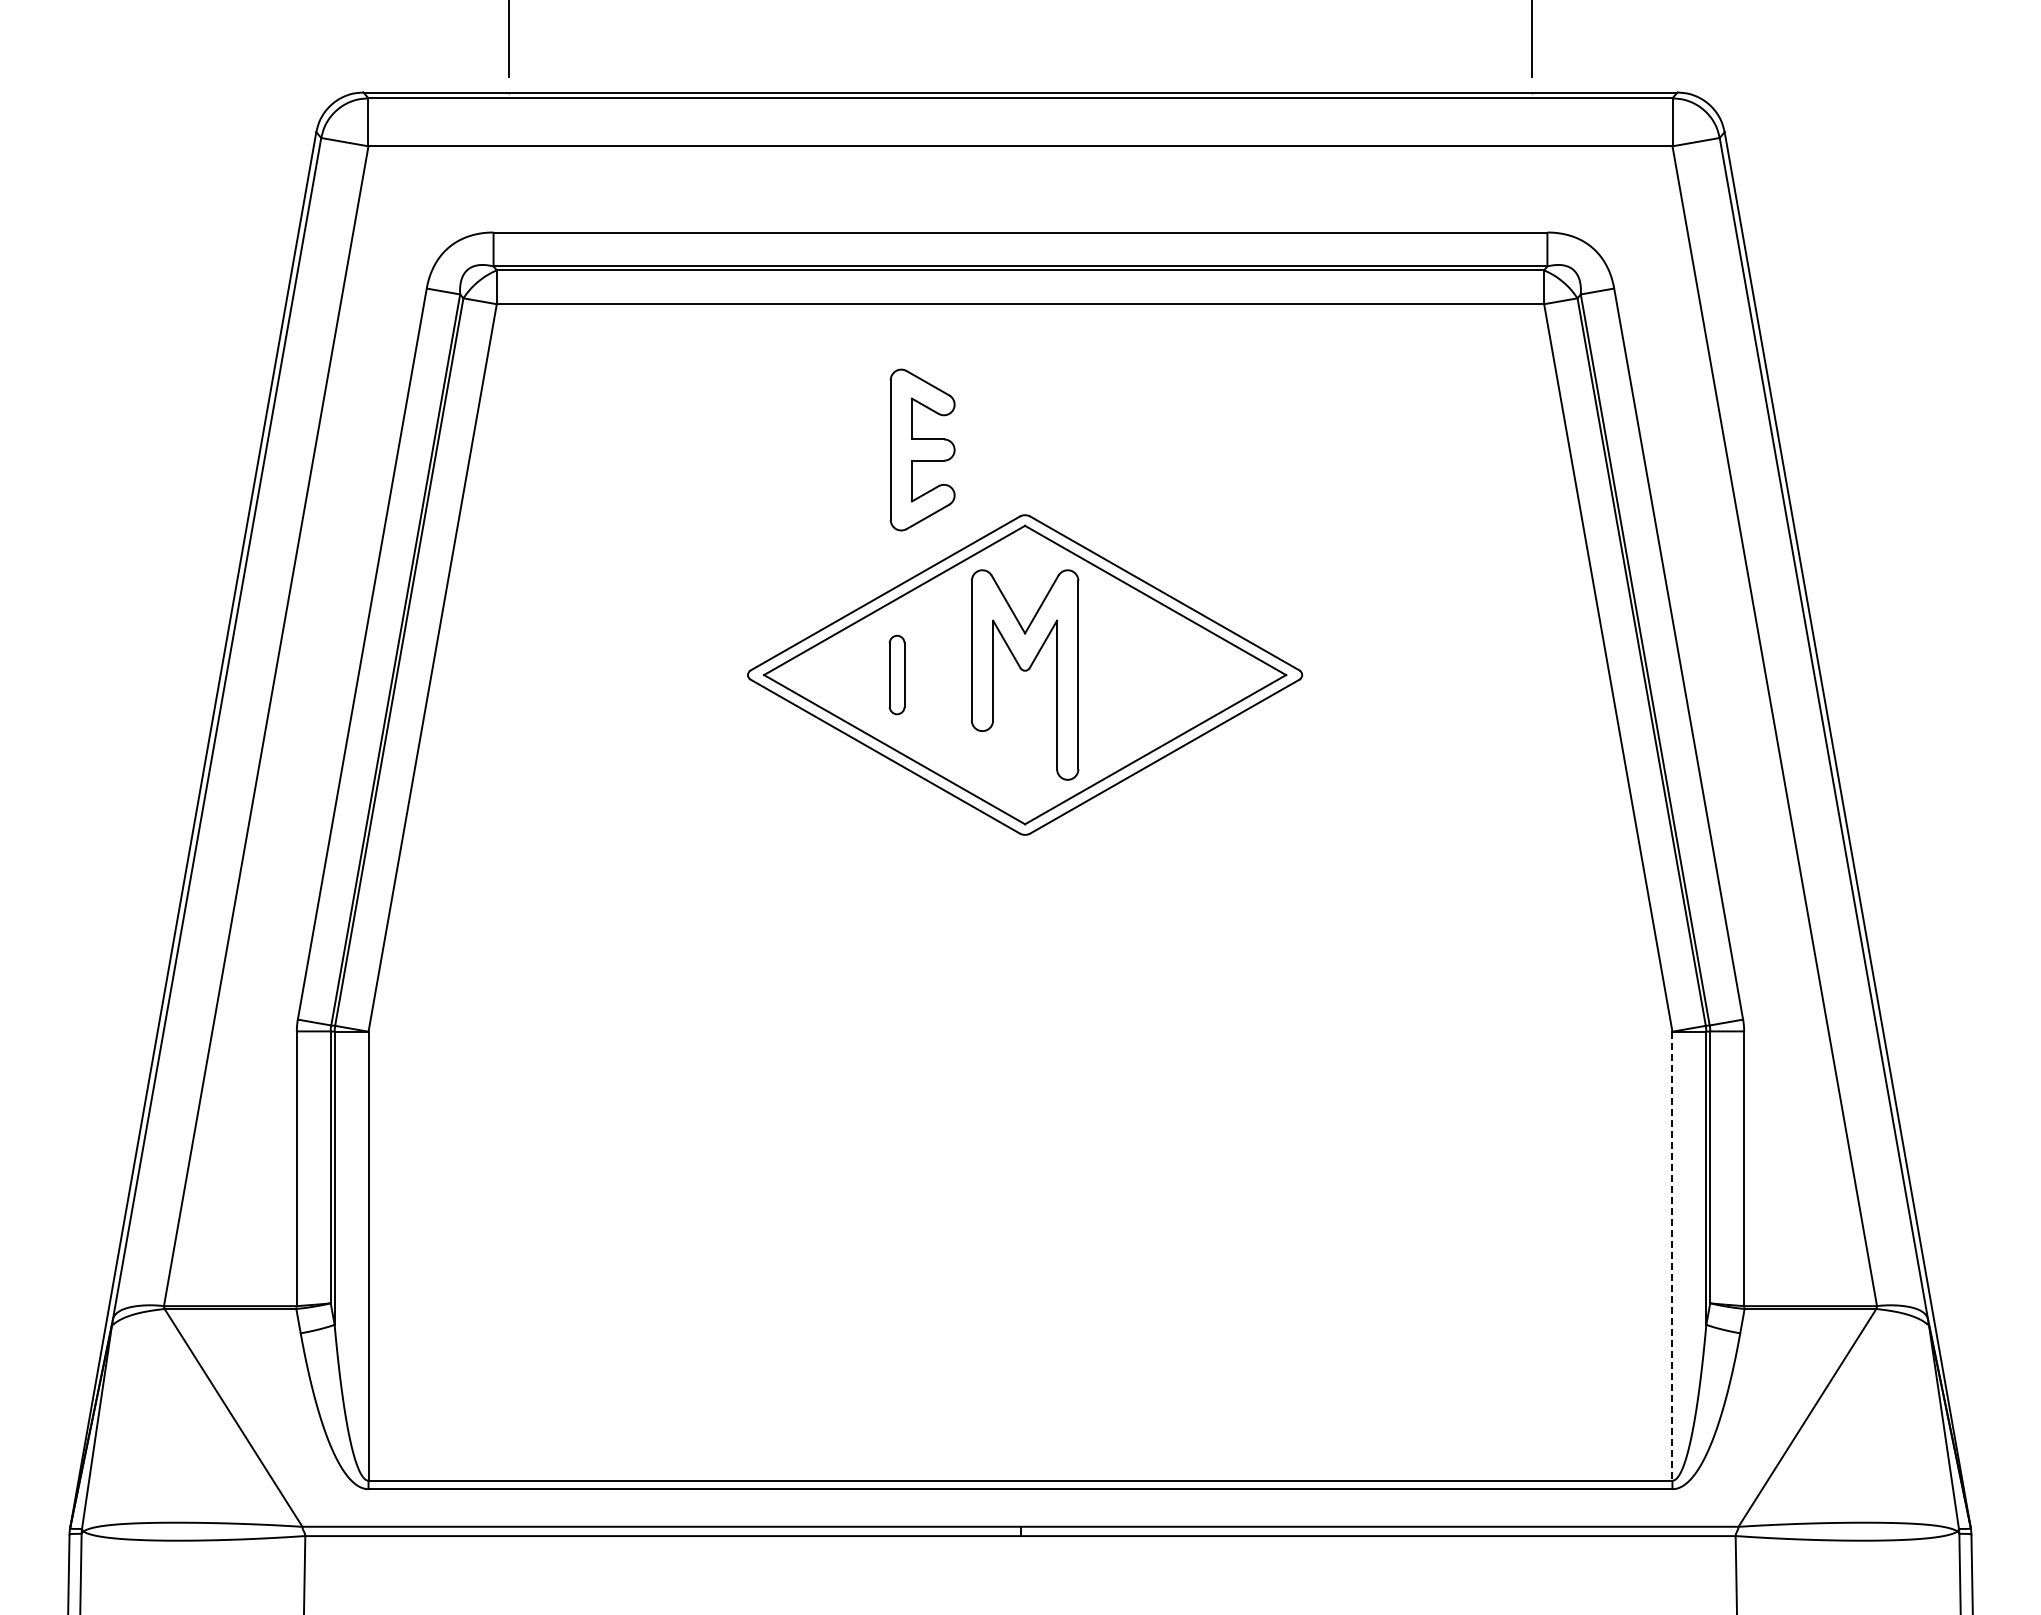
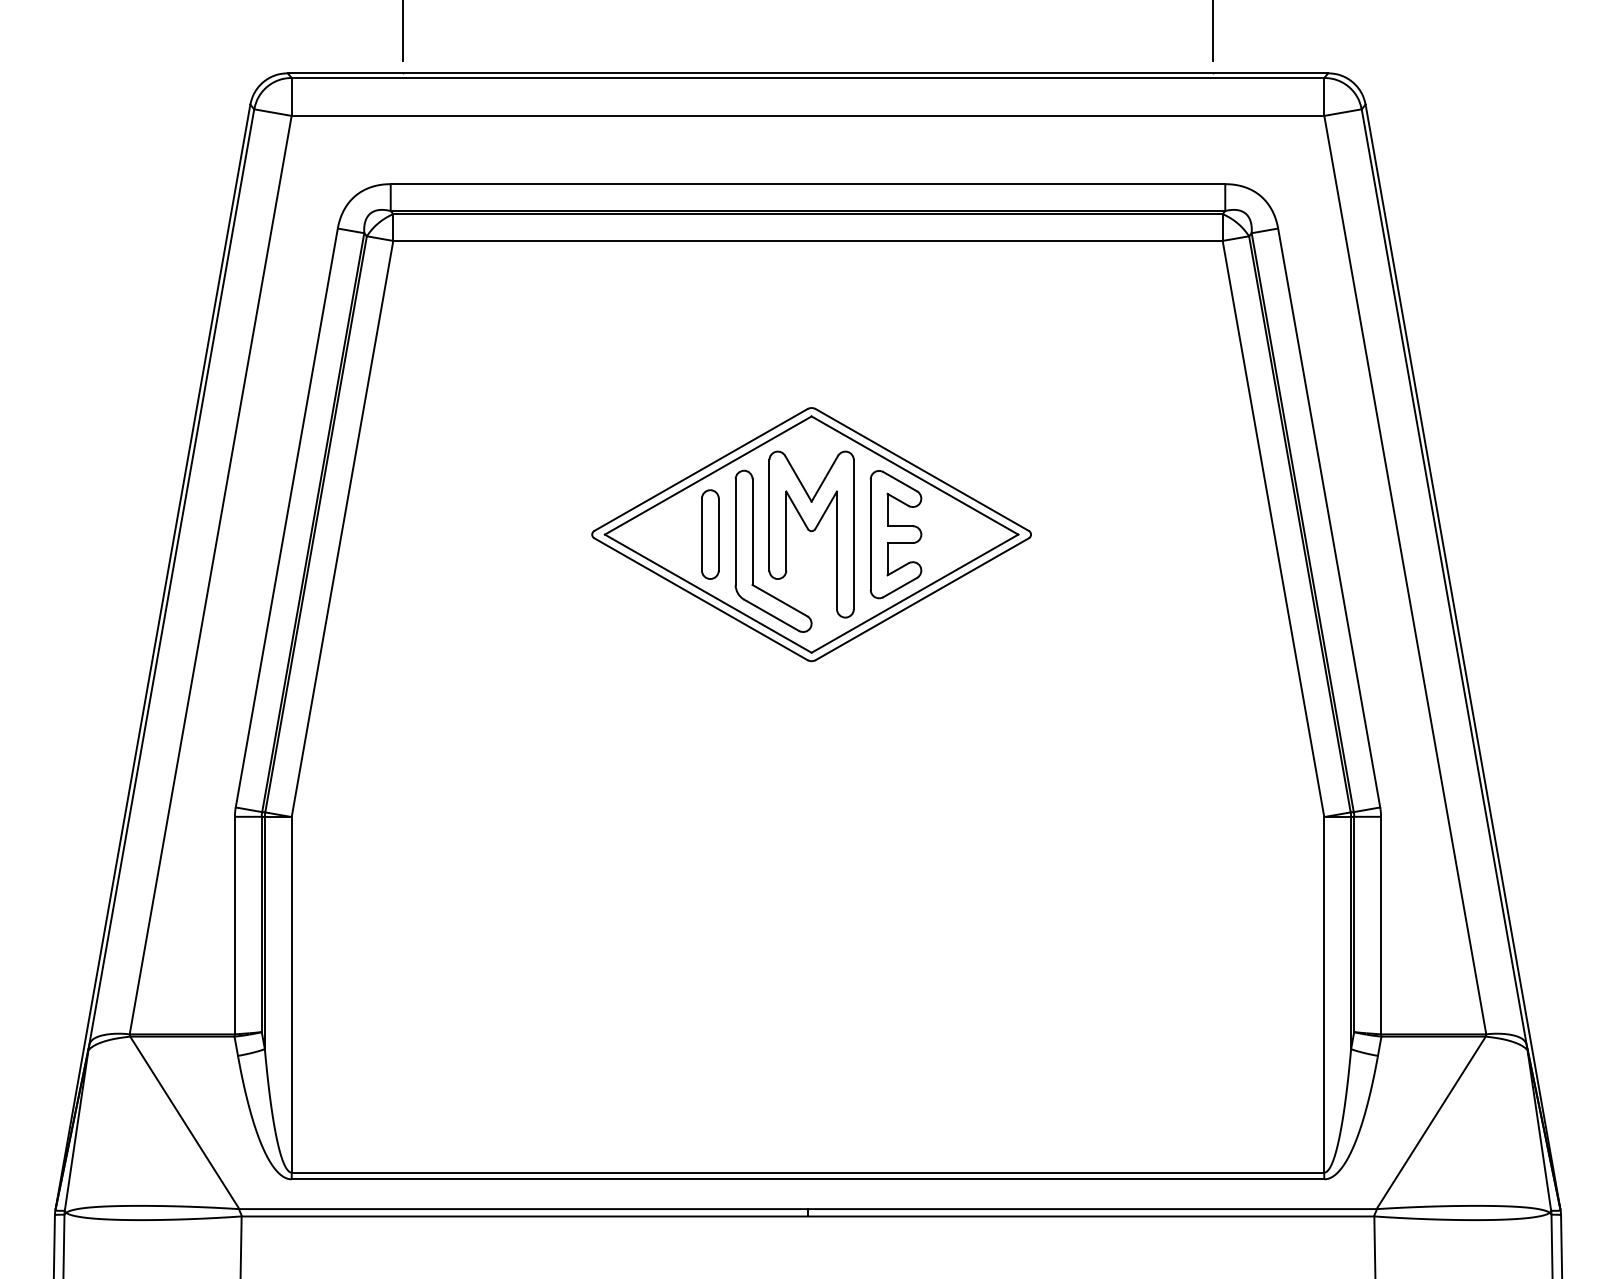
part: (922, 449) -> (895, 534), moved
part: (896, 674) -> (709, 534), size x1.43
part: (951, 695) -> (753, 550), added
line: (1672, 1256) -> (1324, 995), dashed -> solid

